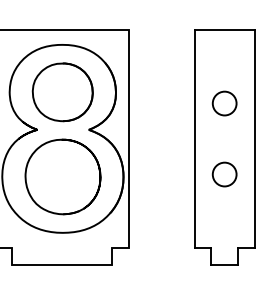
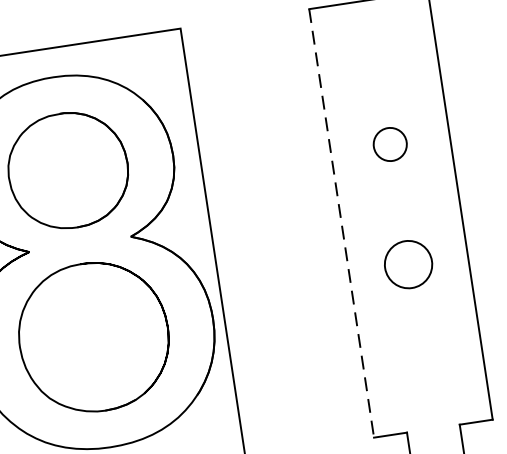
circle: (224, 103) -> (390, 144), size x0.7
line: (194, 139) -> (341, 224), solid -> dashed
circle: (224, 174) -> (408, 264), moved

